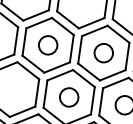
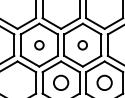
circle: (48, 45) -> (39, 45), size x0.6
circle: (103, 53) -> (82, 45), size x0.6

